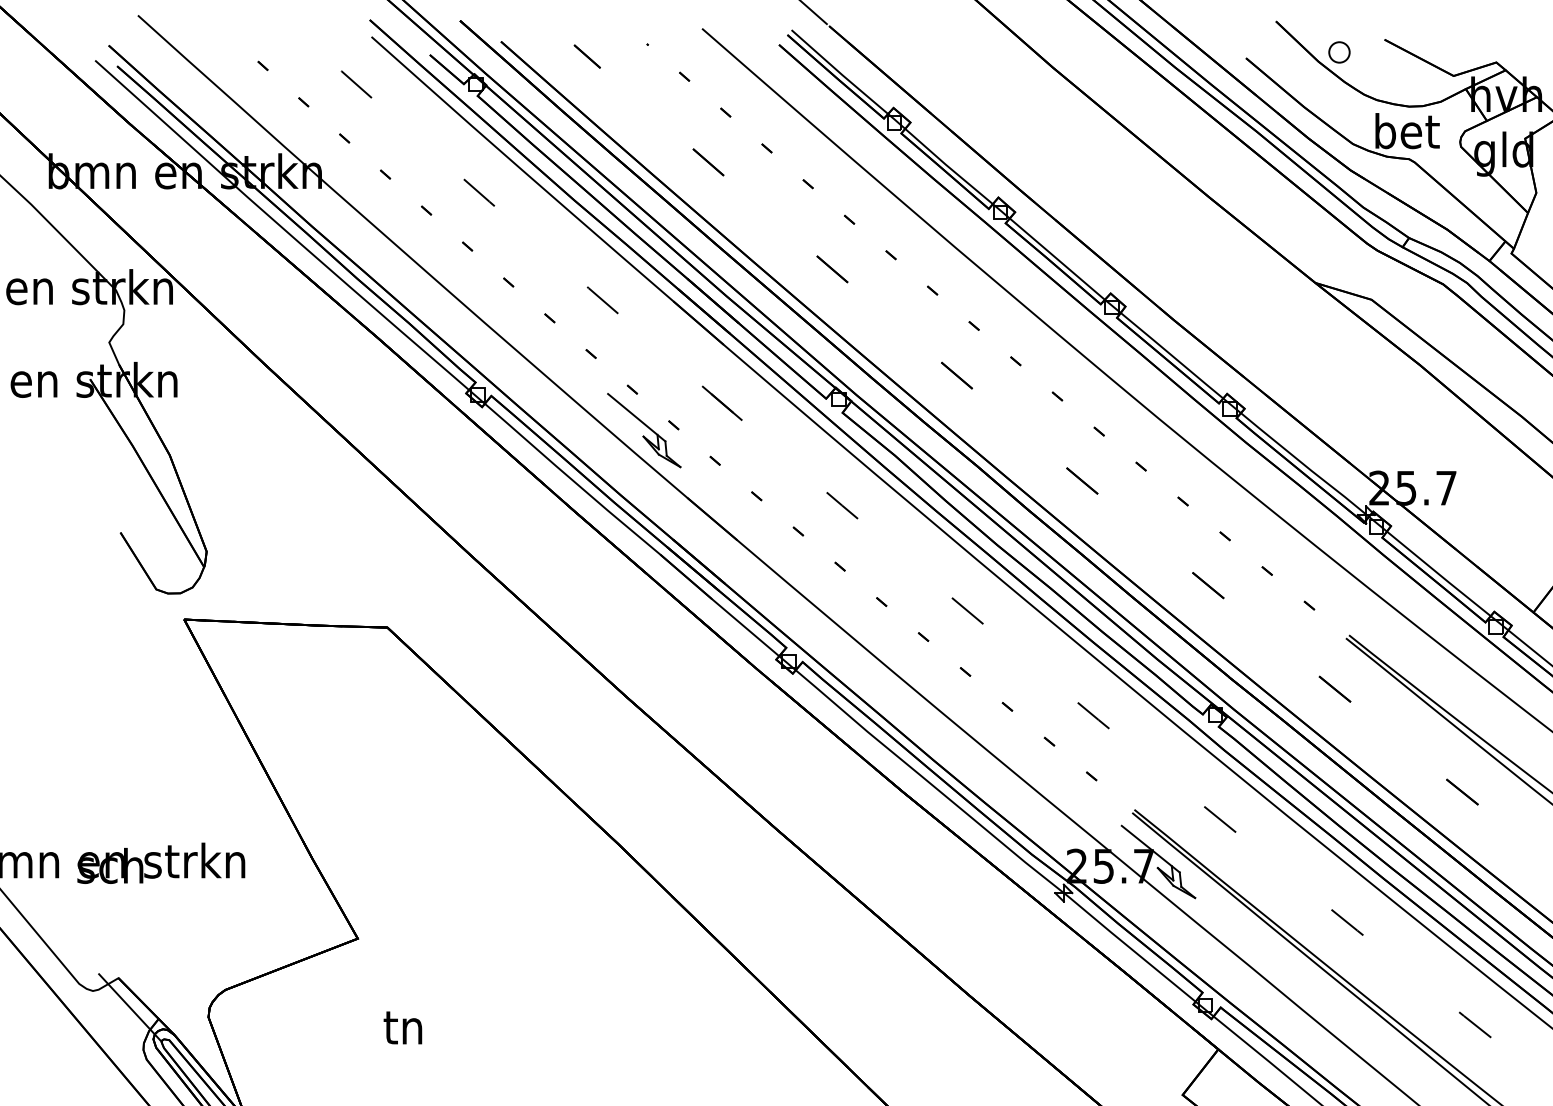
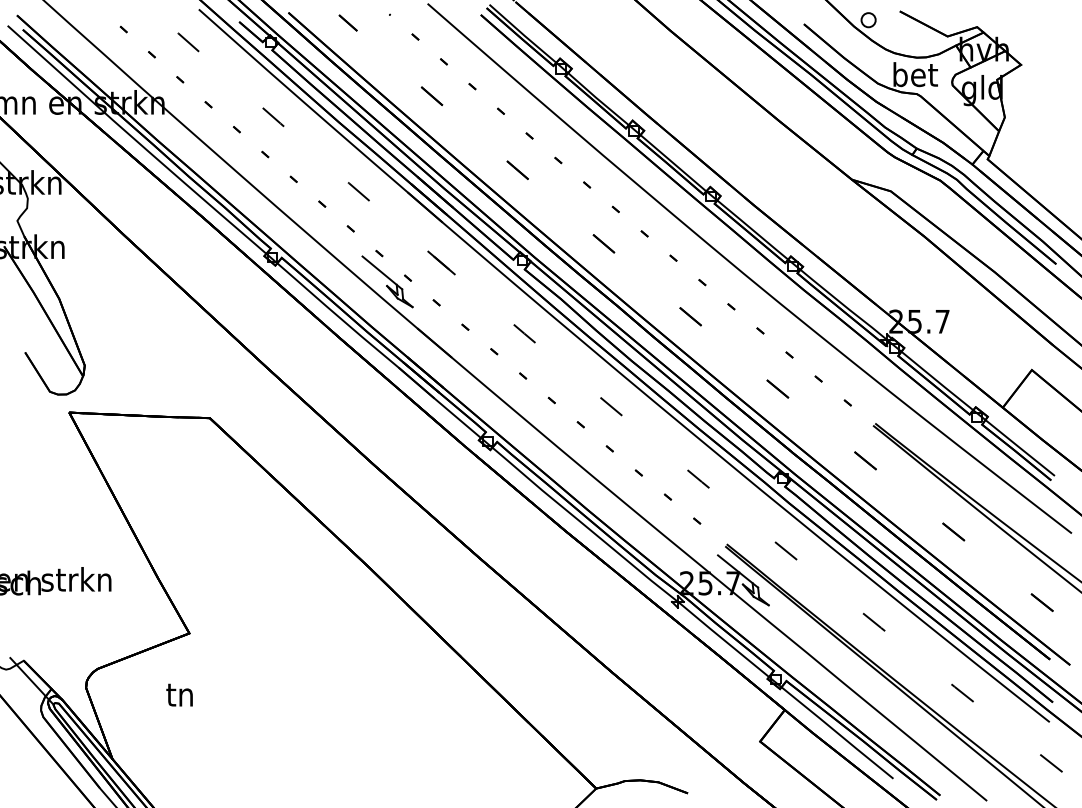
text: (402, 1026) -> (179, 694), moved

